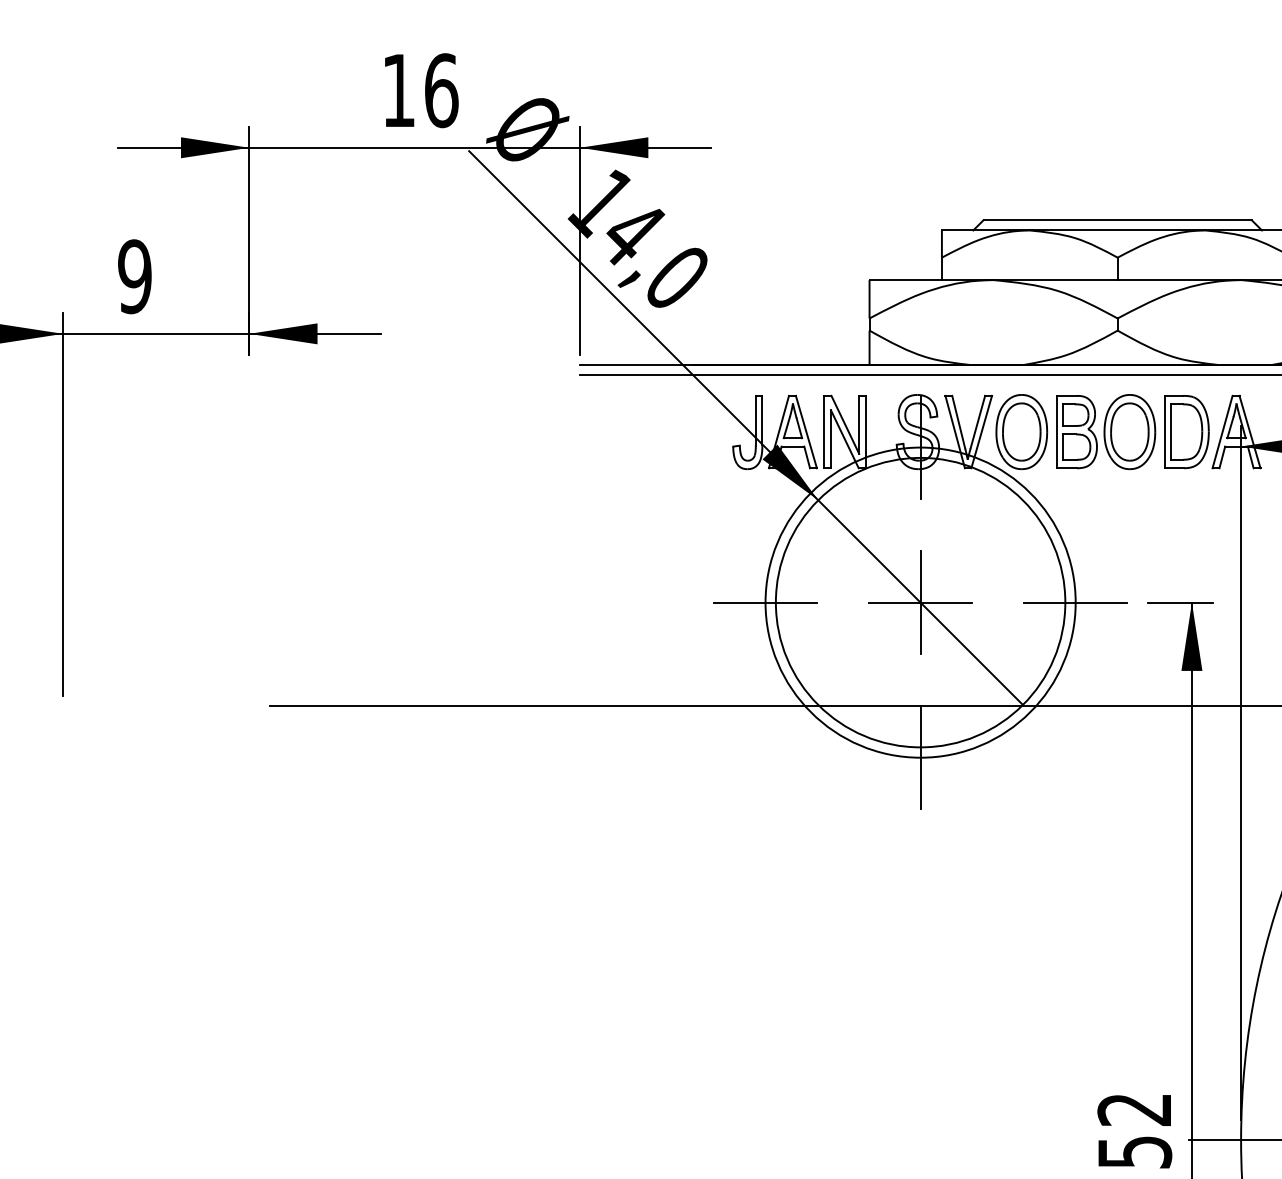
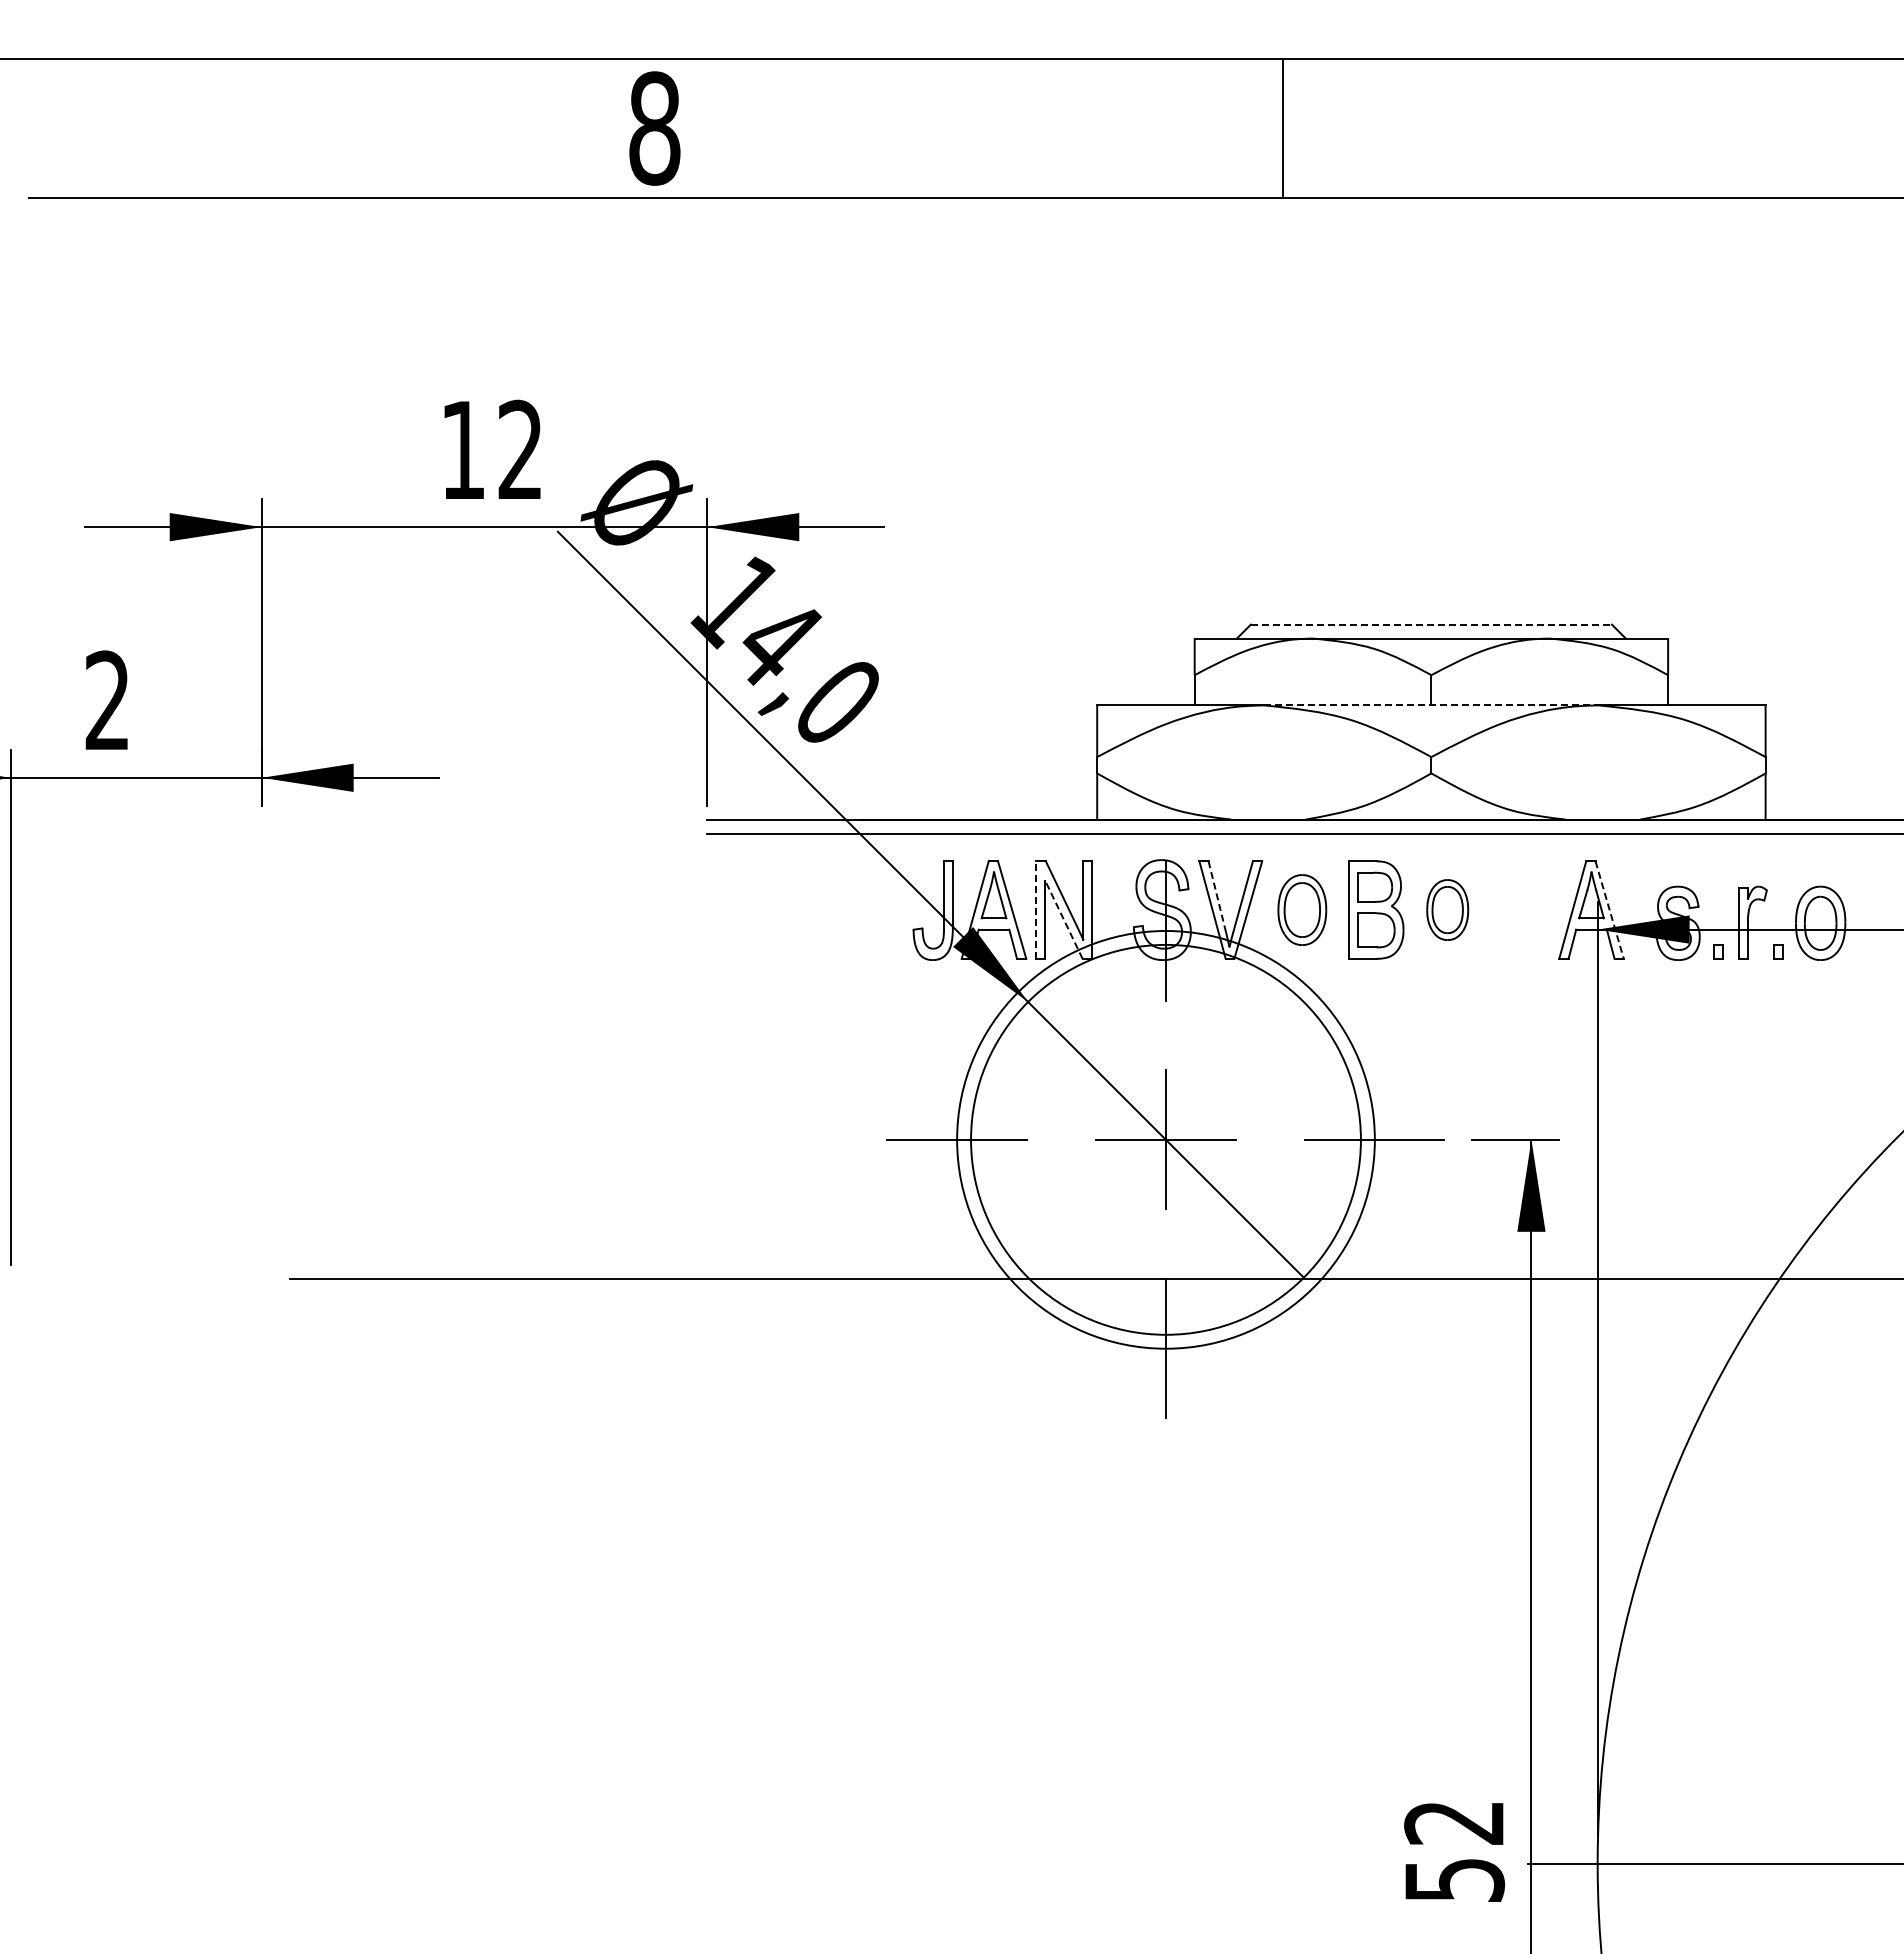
text: (441, 90) -> (520, 449), 16 -> 12
line: (1117, 220) -> (1431, 624), solid -> dashed
text: (134, 276) -> (107, 700), 9 -> 2
line: (1117, 280) -> (1431, 705), solid -> dashed
line: (958, 422) -> (1217, 897), solid -> dashed
part: (1021, 431) -> (1302, 909), size x0.7
part: (1129, 431) -> (1447, 909), size x0.6
part: (1186, 431) -> (1524, 909), removed
line: (824, 432) -> (1036, 910), solid -> dashed
line: (1249, 432) -> (1609, 910), solid -> dashed
line: (844, 439) -> (1063, 919), solid -> dashed

